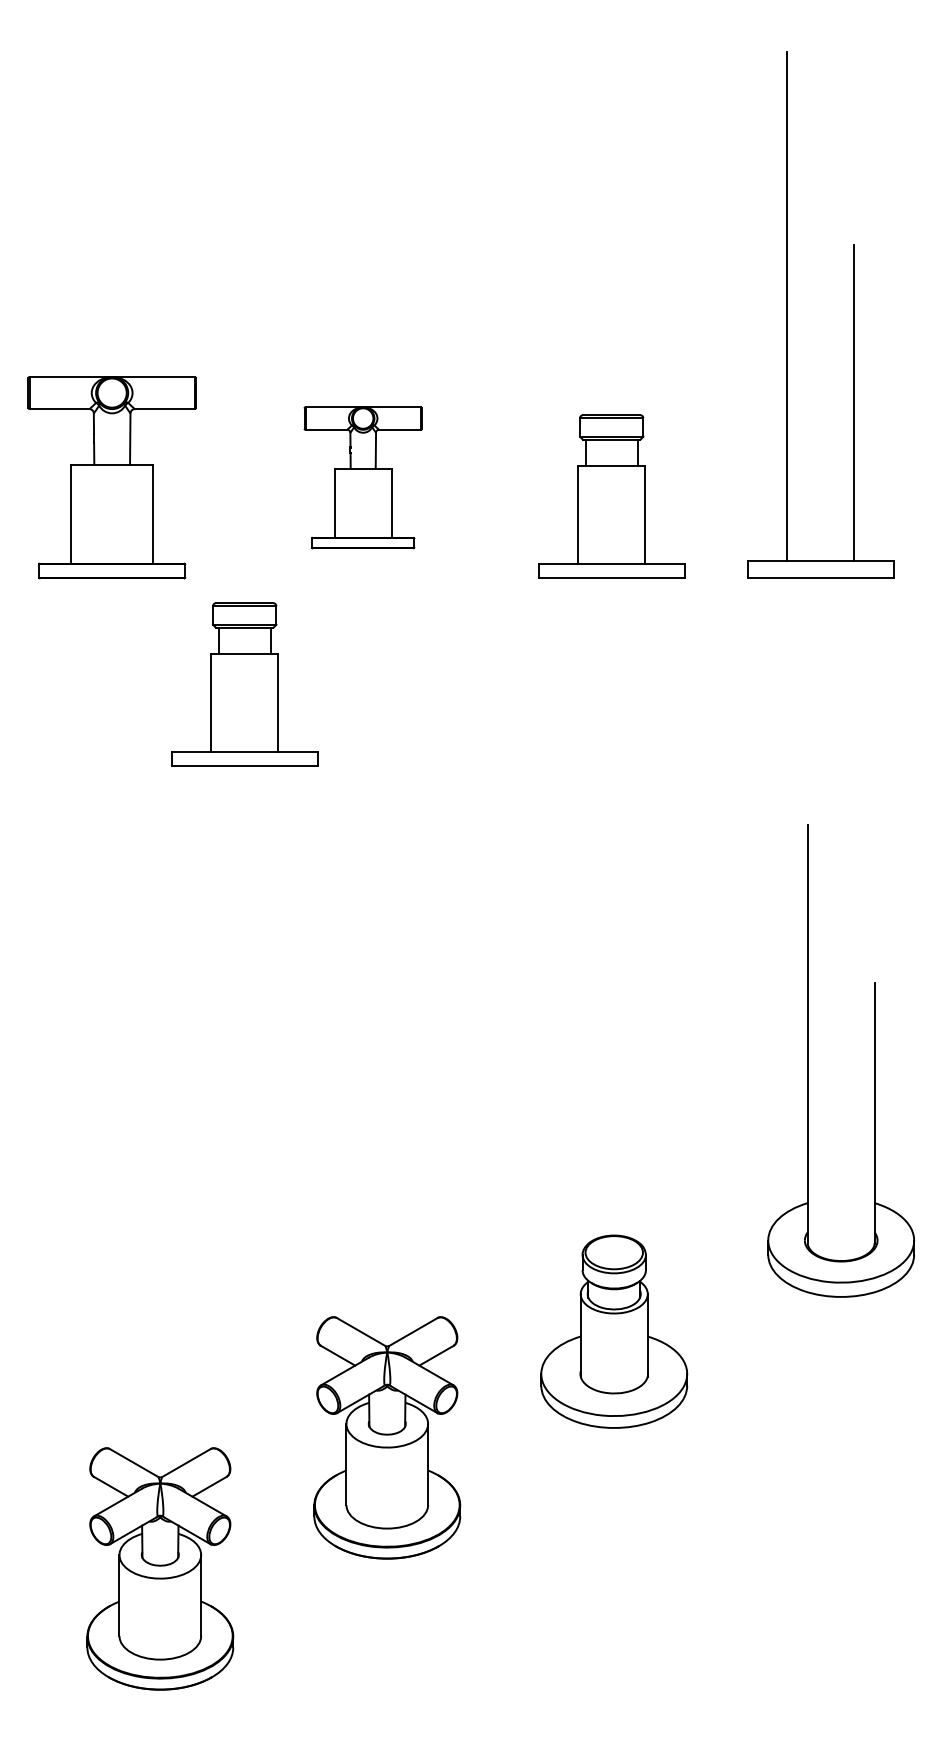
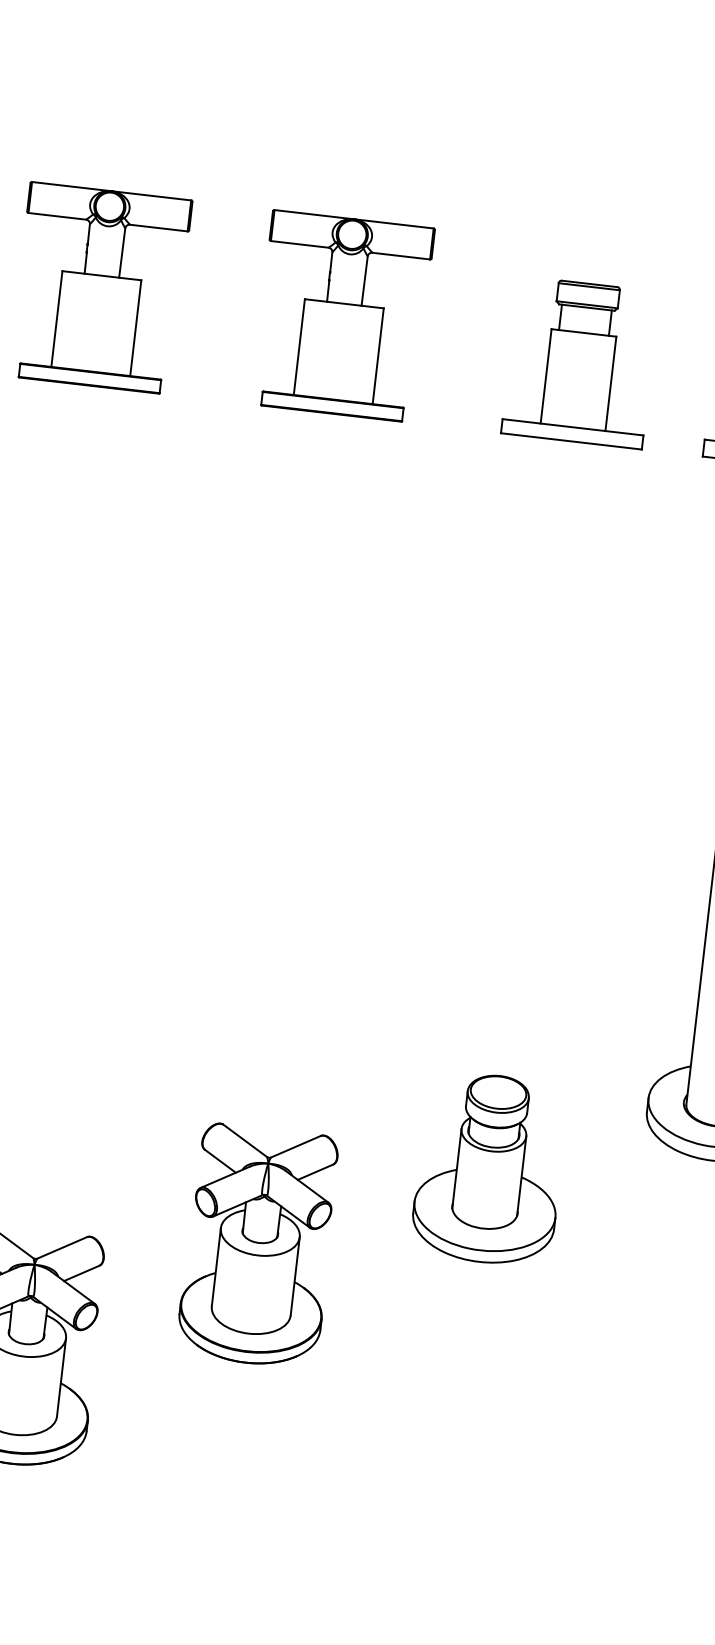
part: (362, 477) -> (342, 316), size x1.43
part: (244, 684) -> (205, 502), removed

